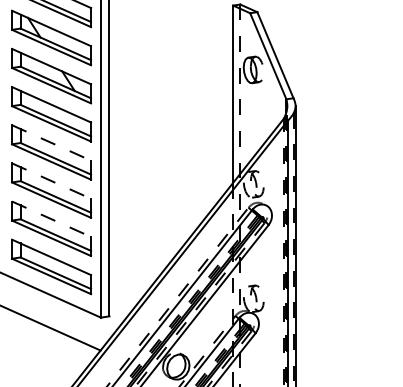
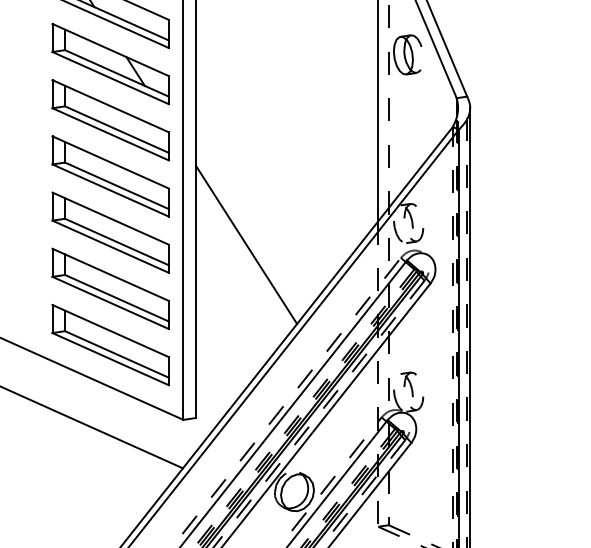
line: (52, 143) -> (112, 163), dashed -> solid
line: (52, 181) -> (112, 219), dashed -> solid
line: (143, 198) -> (246, 244), added
line: (52, 219) -> (112, 275), dashed -> solid

